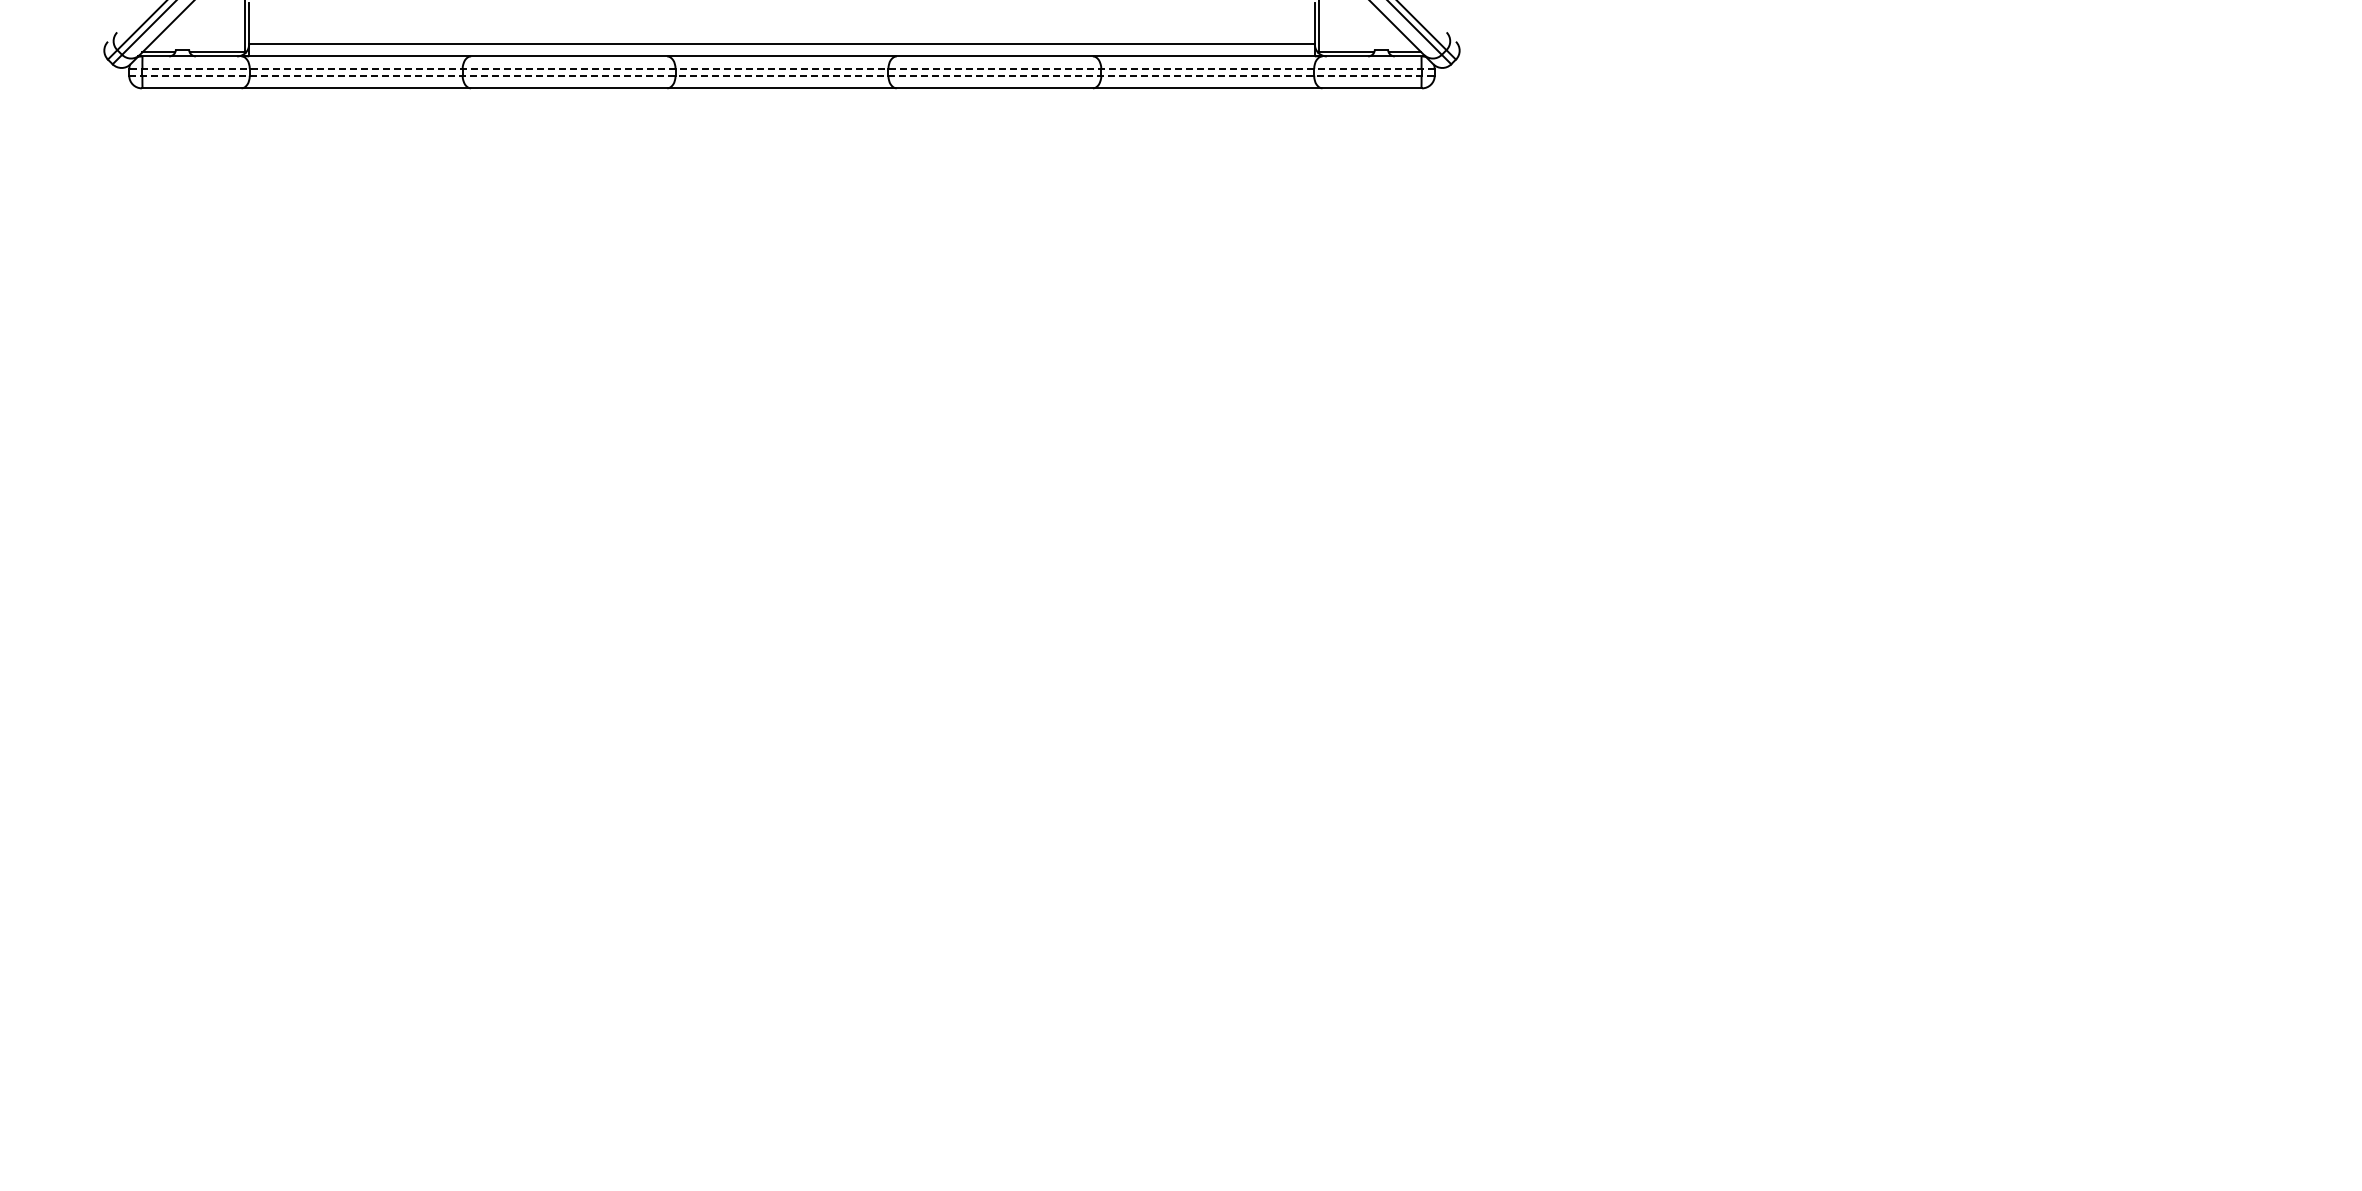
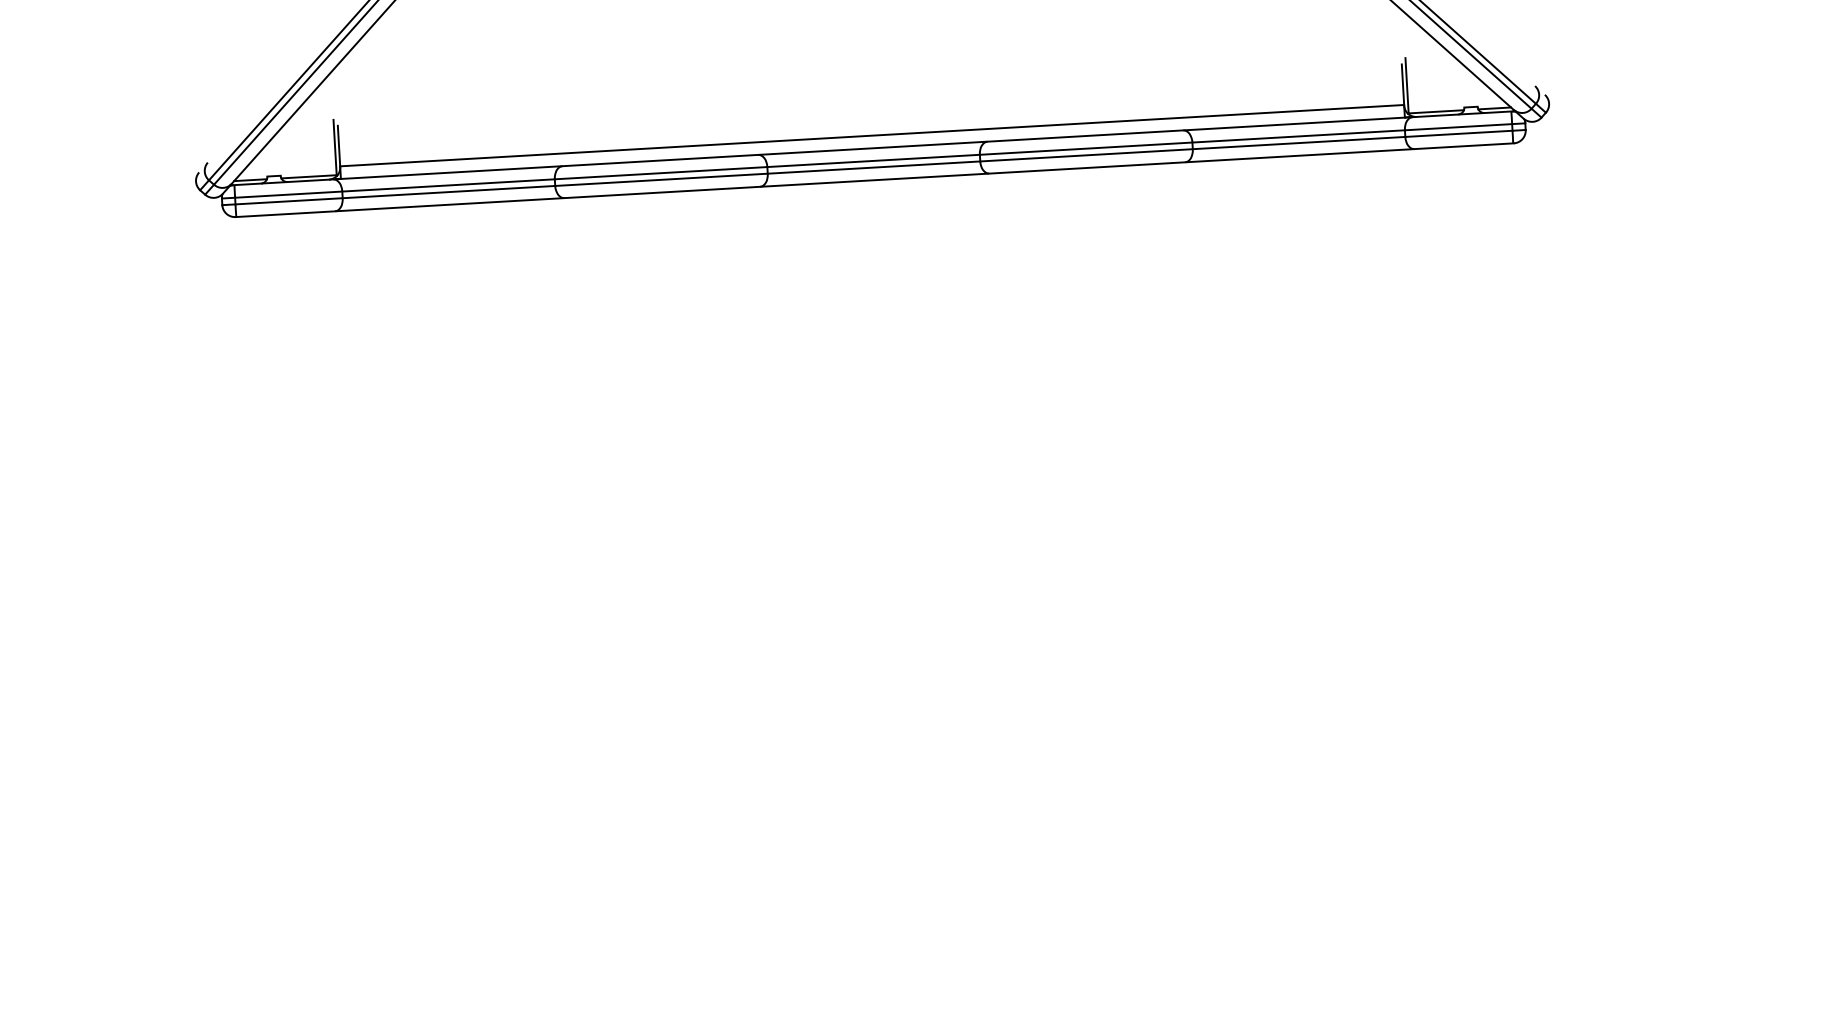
line: (781, 69) -> (873, 161), dashed -> solid
line: (781, 75) -> (873, 167), dashed -> solid

